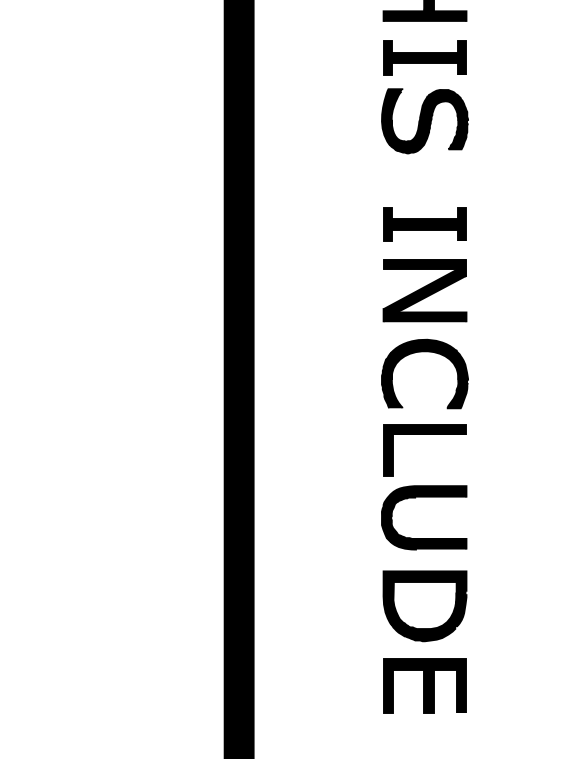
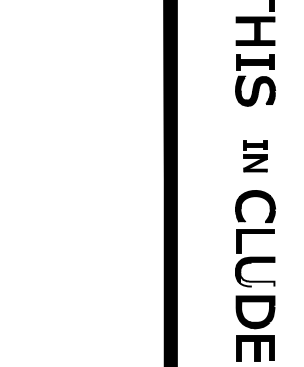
part: (424, 264) -> (255, 156), size x0.6
fill: (429, 534) -> (257, 279), removed

